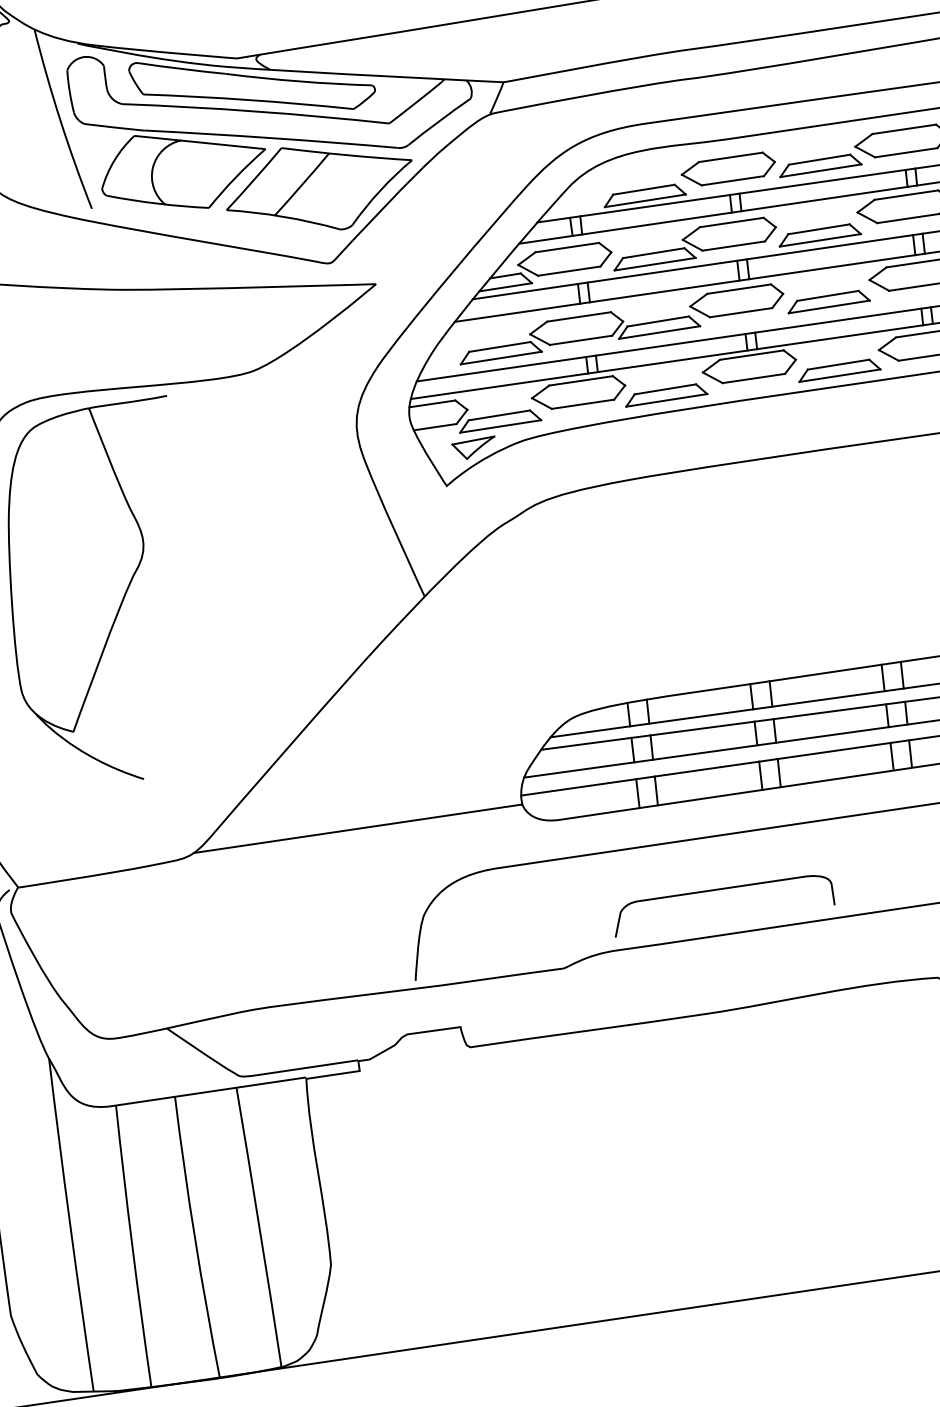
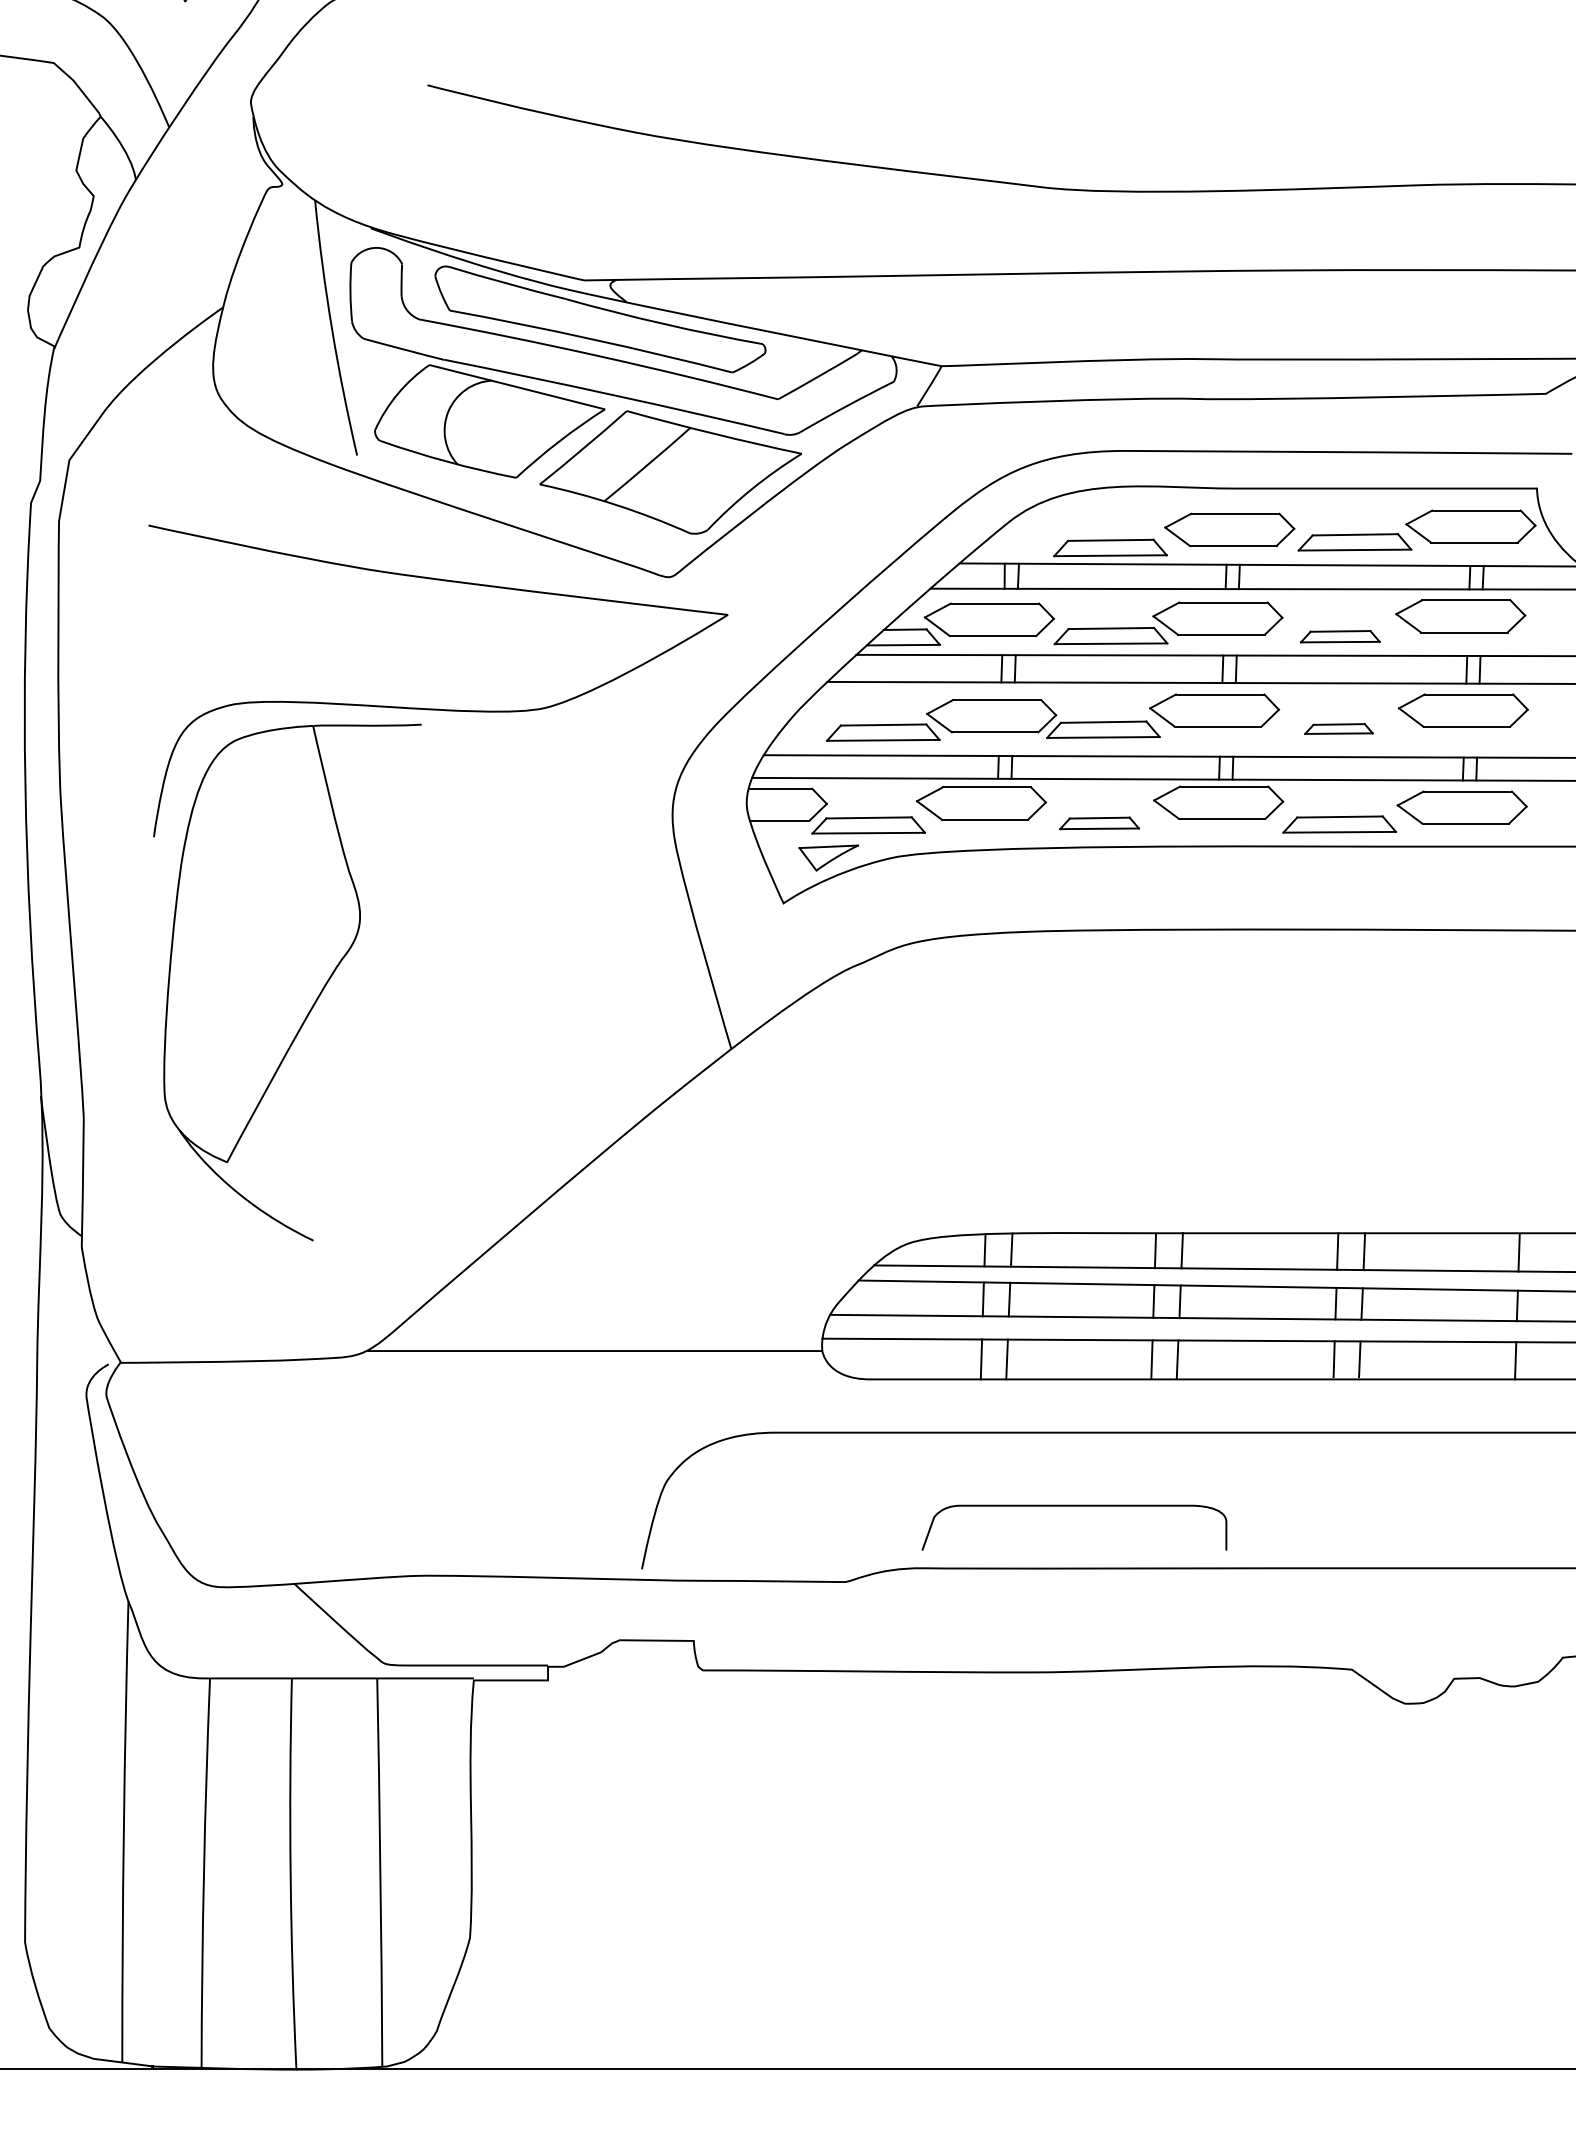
part: (819, 234) -> (1340, 636), size x0.7
part: (828, 301) -> (1338, 728), size x0.6
part: (665, 394) -> (1099, 823), size x0.7

